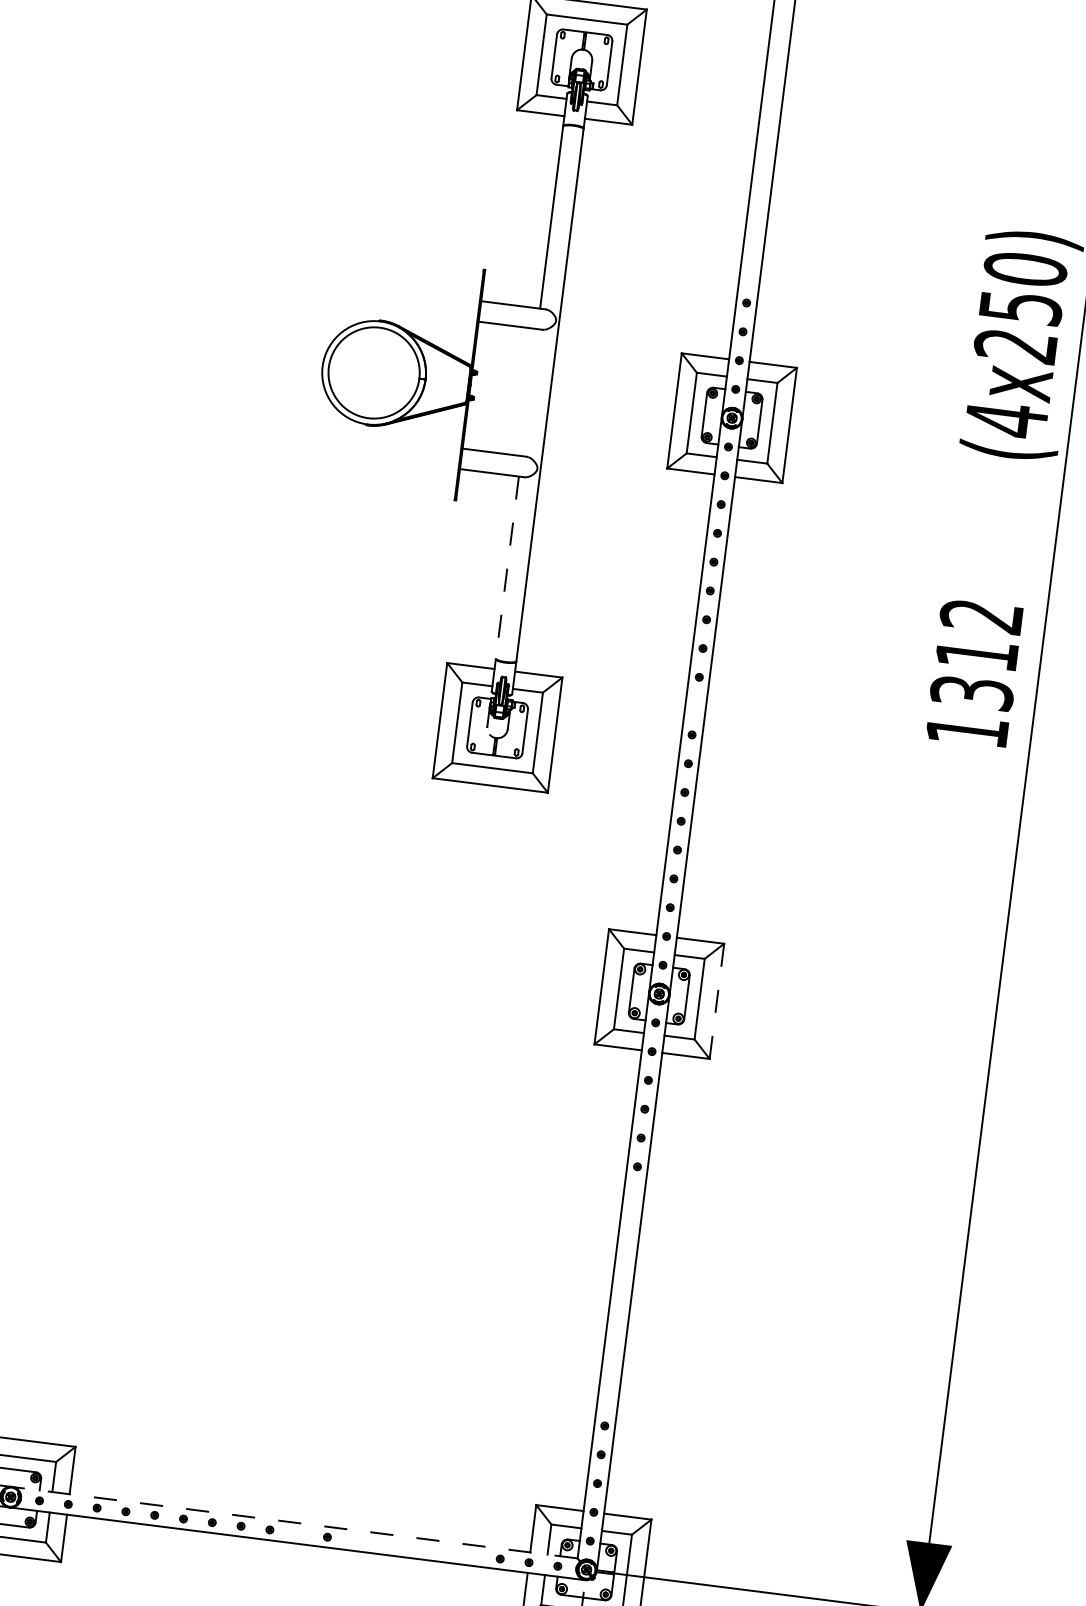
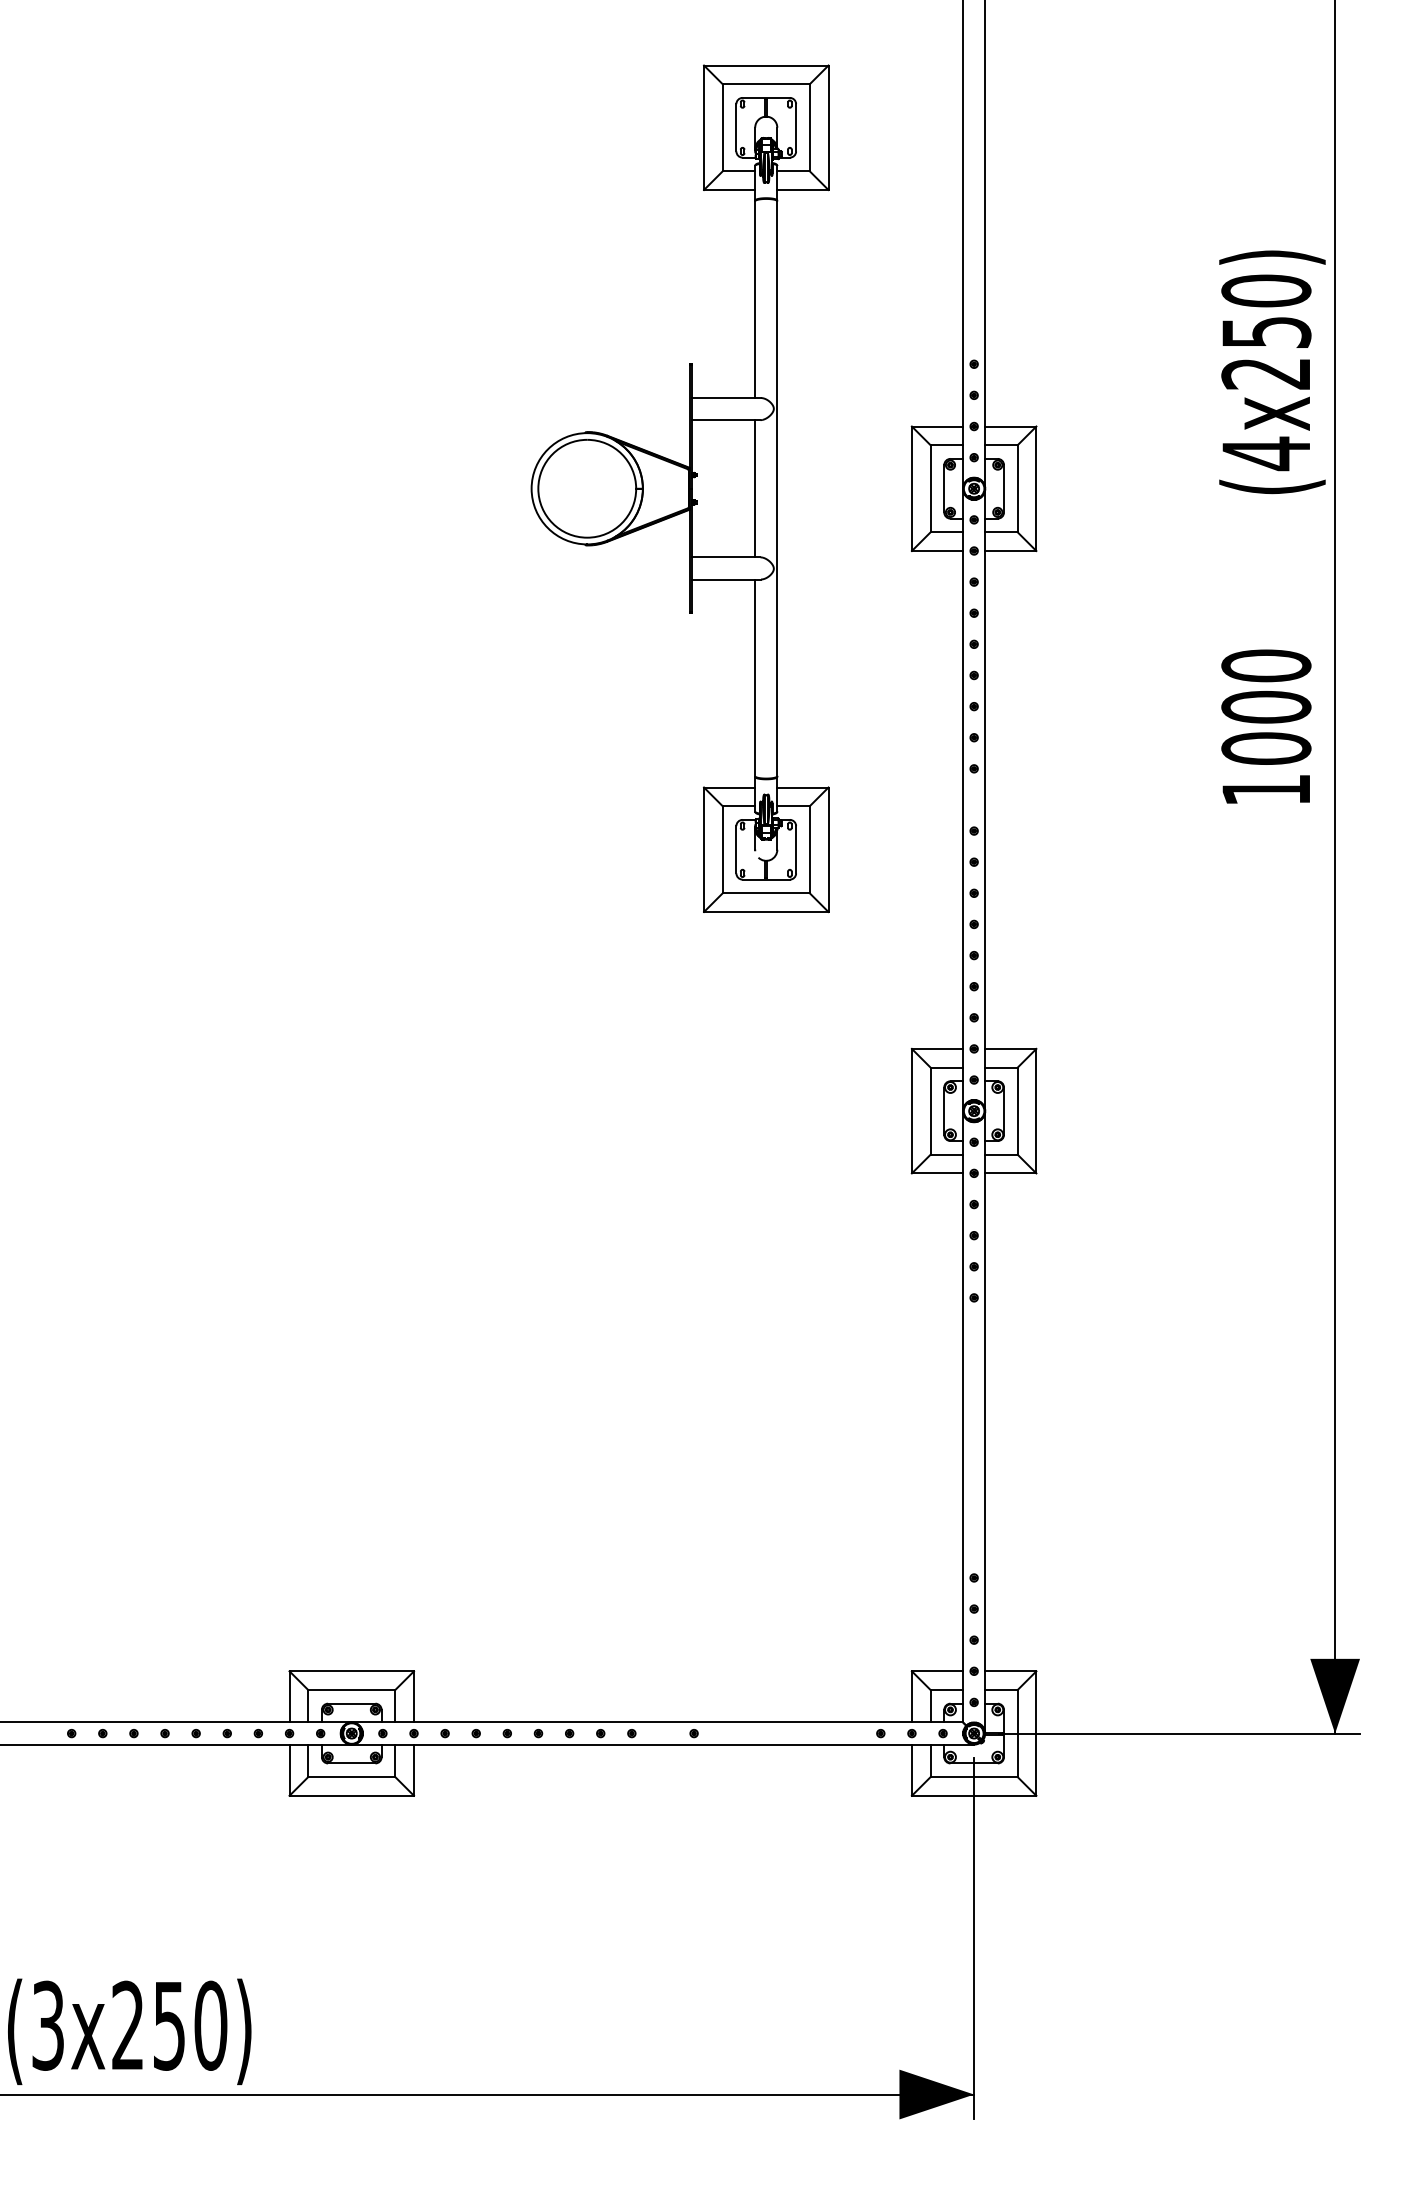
line: (529, 392) -> (755, 488), added
line: (507, 568) -> (755, 678), dashed -> solid
text: (977, 653) -> (1266, 706), 1312 -> 1000
line: (717, 1000) -> (1036, 1110), dashed -> solid
line: (294, 1522) -> (657, 1722), dashed -> solid

